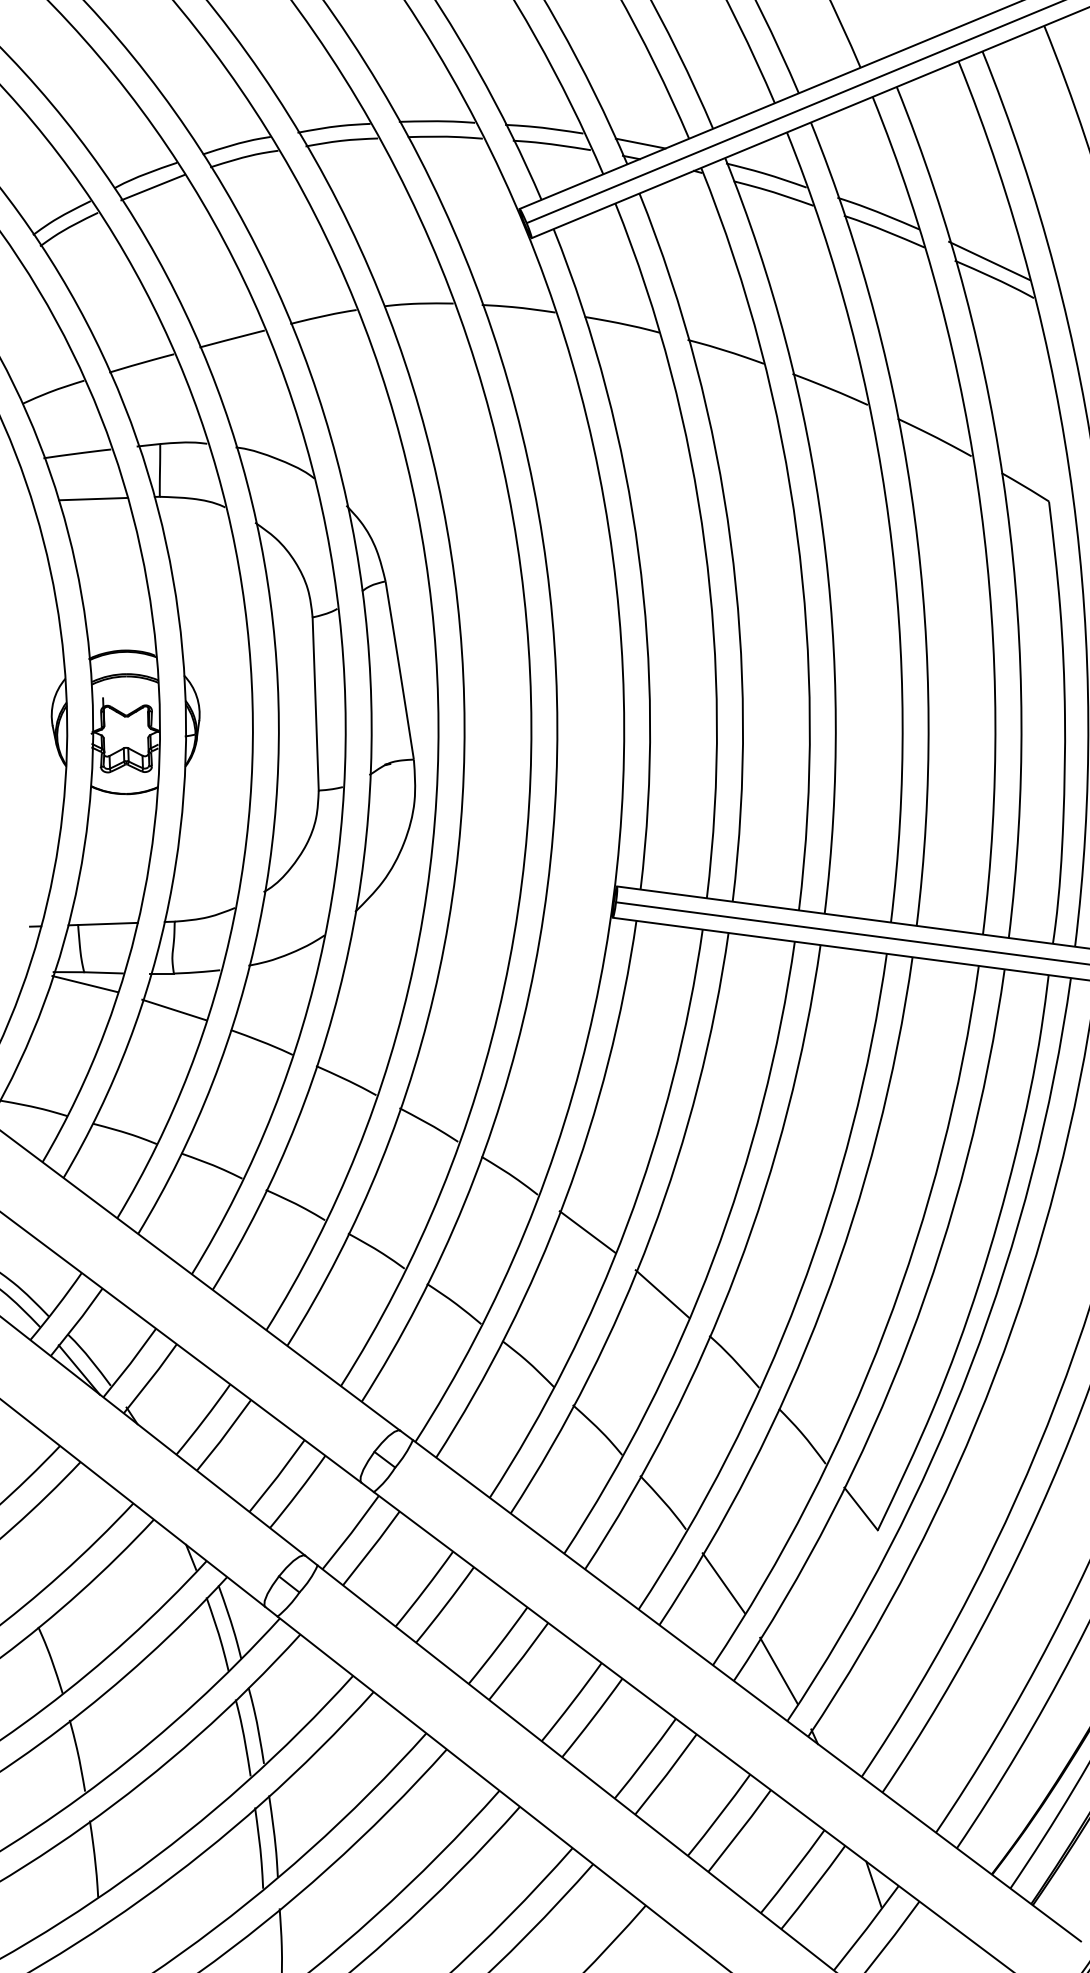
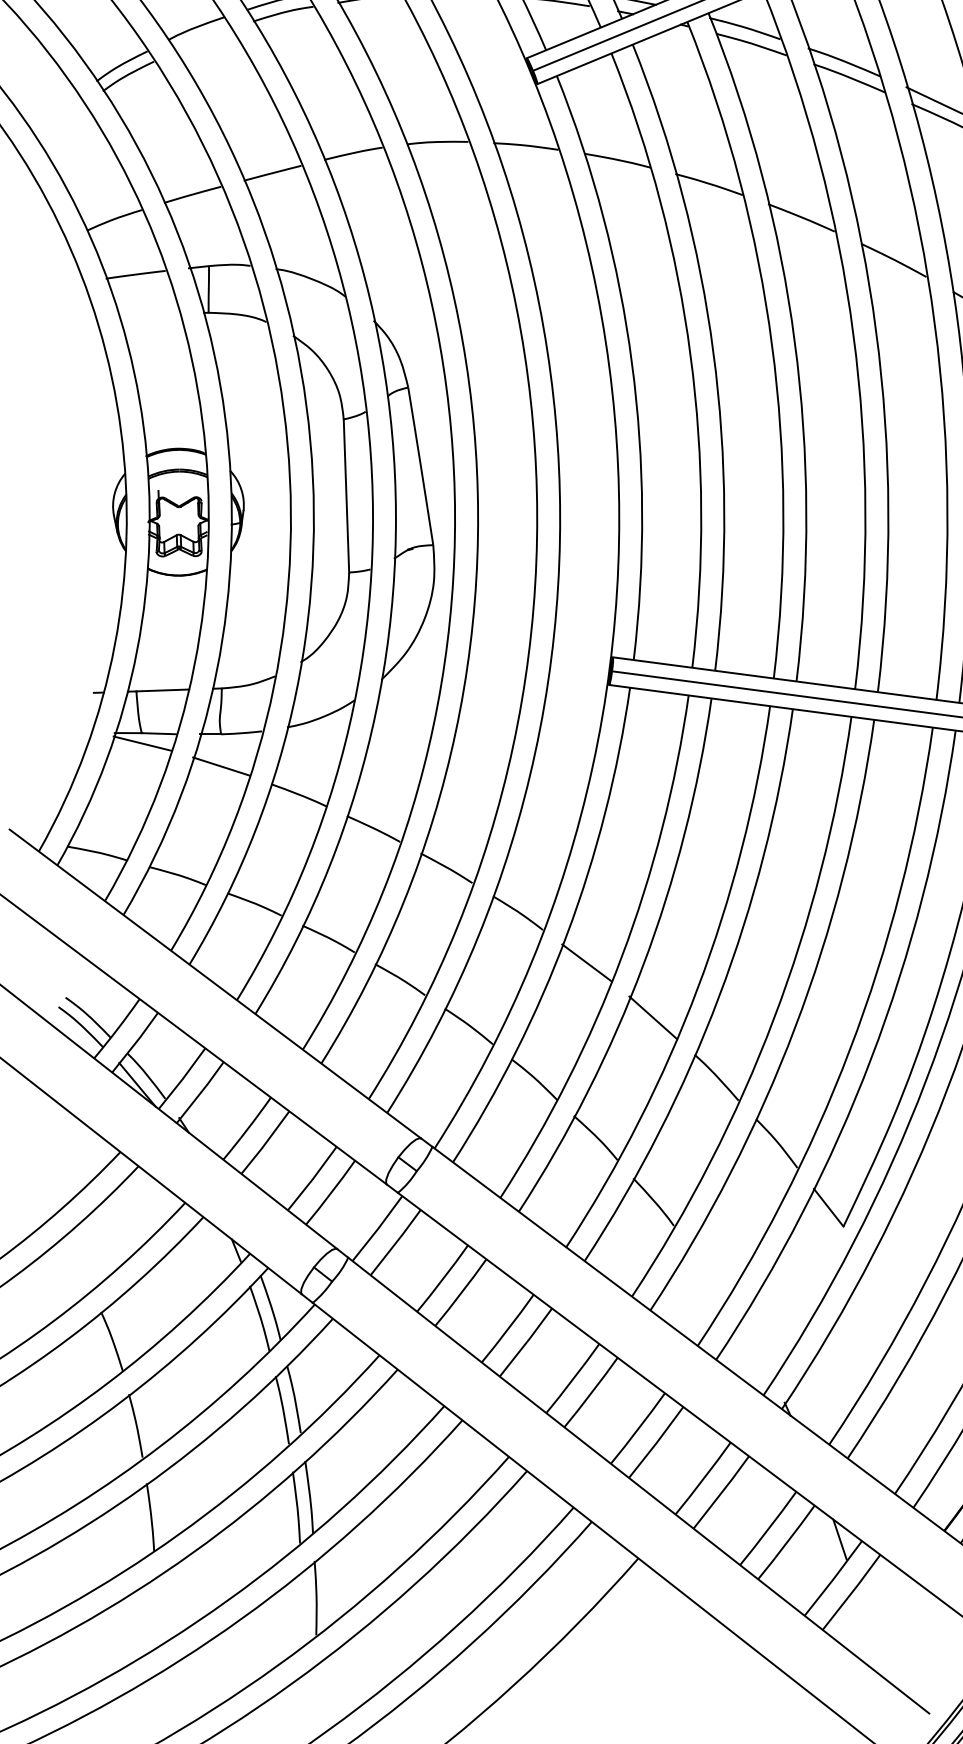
line: (152, 187) -> (202, 39), removed
line: (93, 498) -> (150, 314), removed
line: (723, 1582) -> (707, 1272), removed
line: (778, 1670) -> (755, 1350), removed

